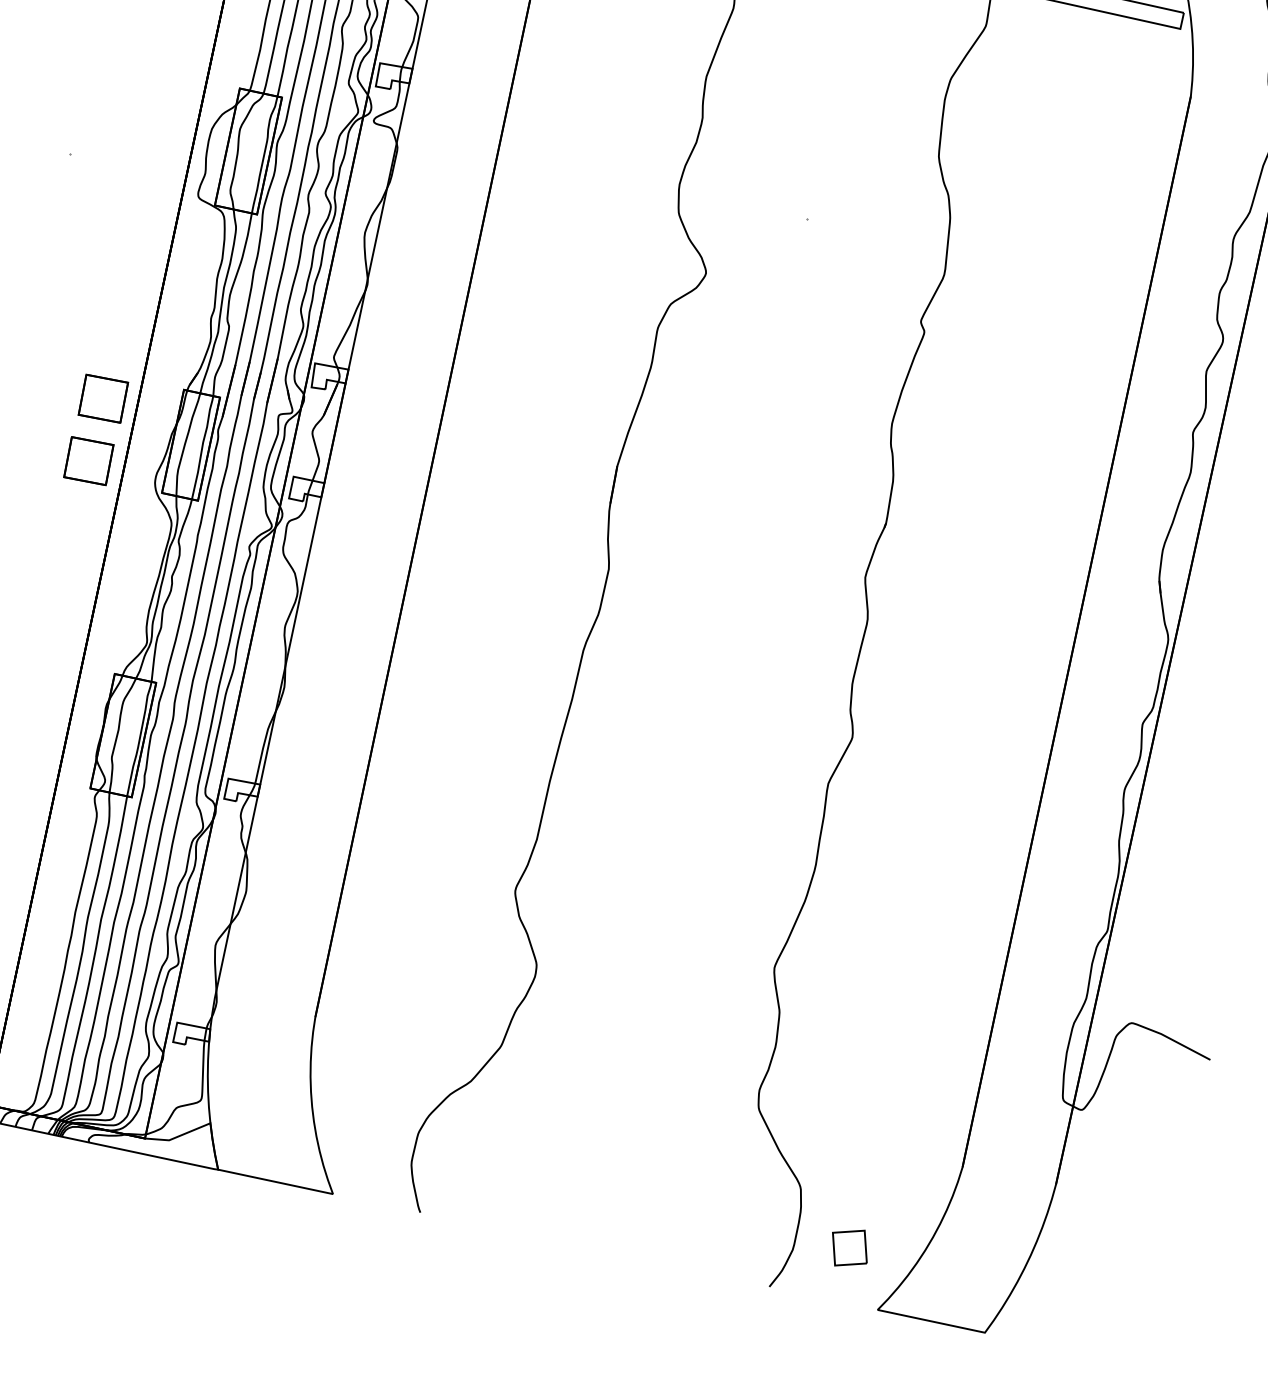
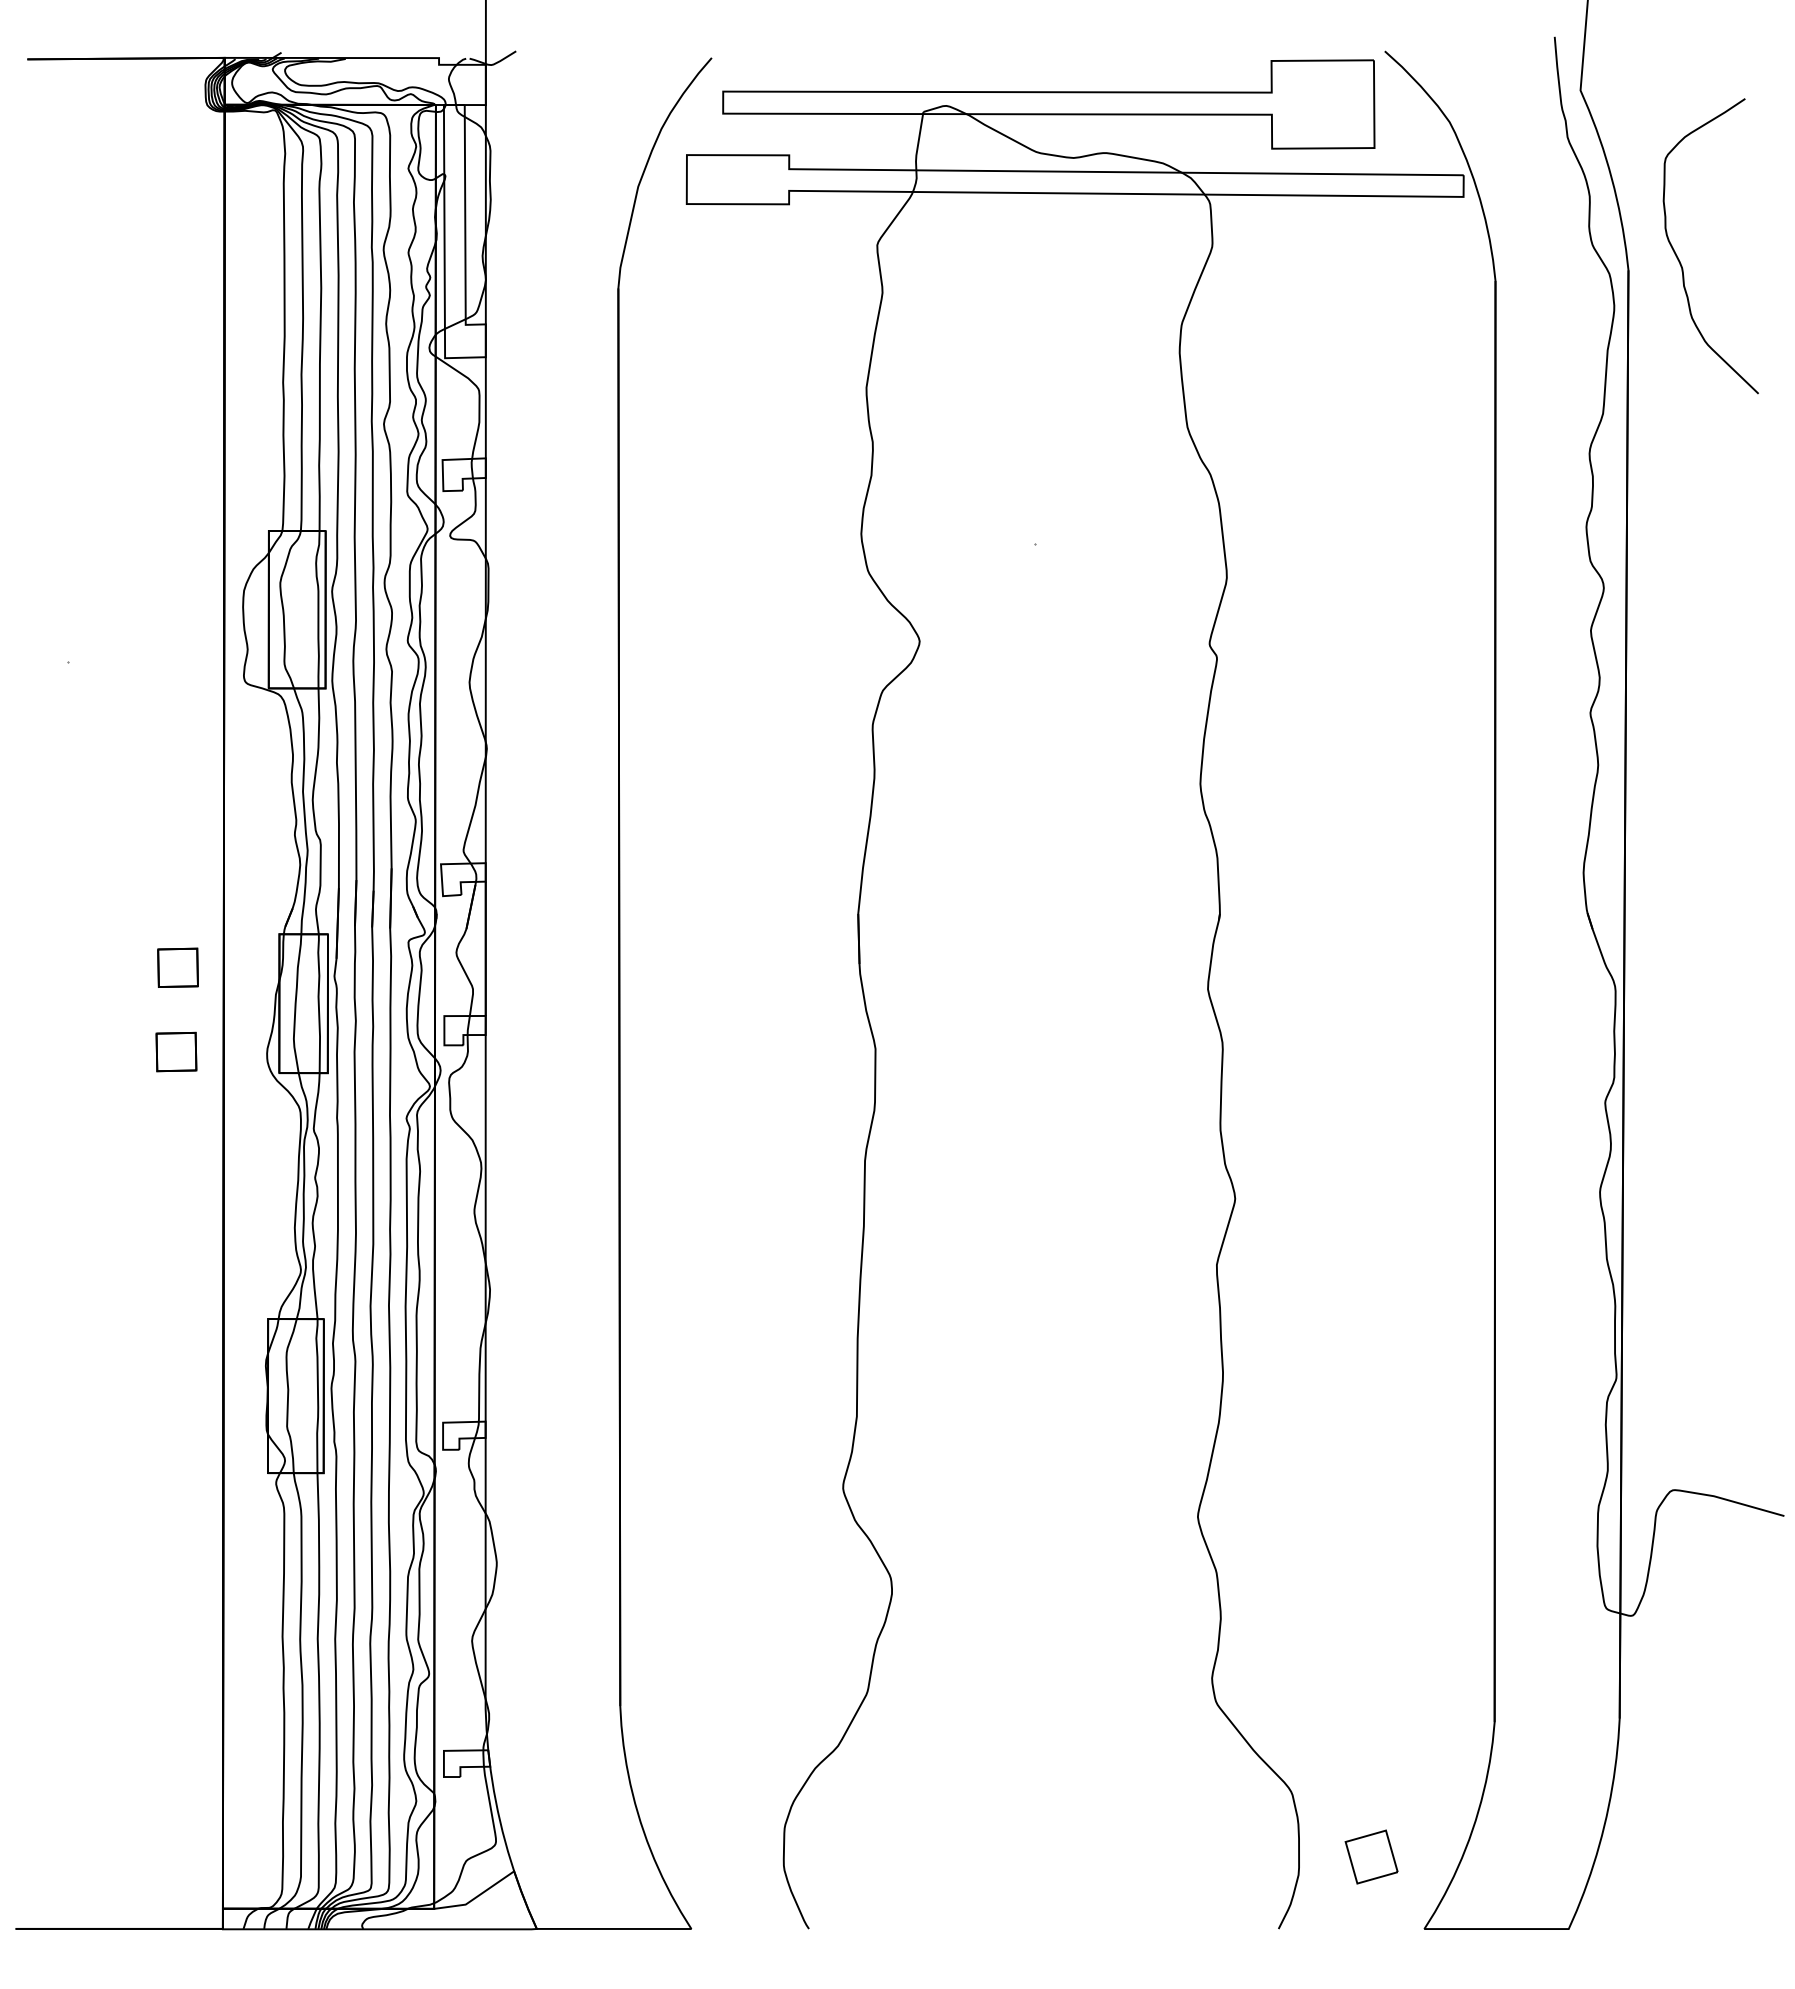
part: (103, 398) -> (177, 967), size x0.7
part: (88, 460) -> (176, 1051), size x0.7

